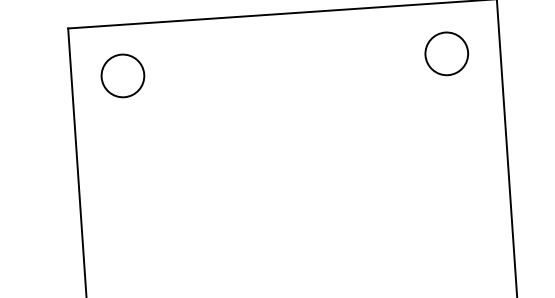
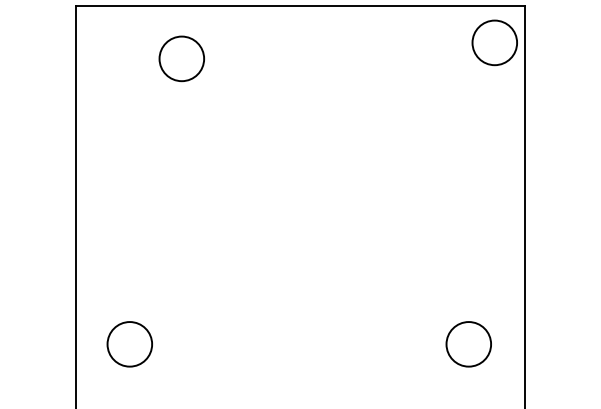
part: (446, 53) -> (494, 42), moved
part: (122, 75) -> (181, 58), moved

